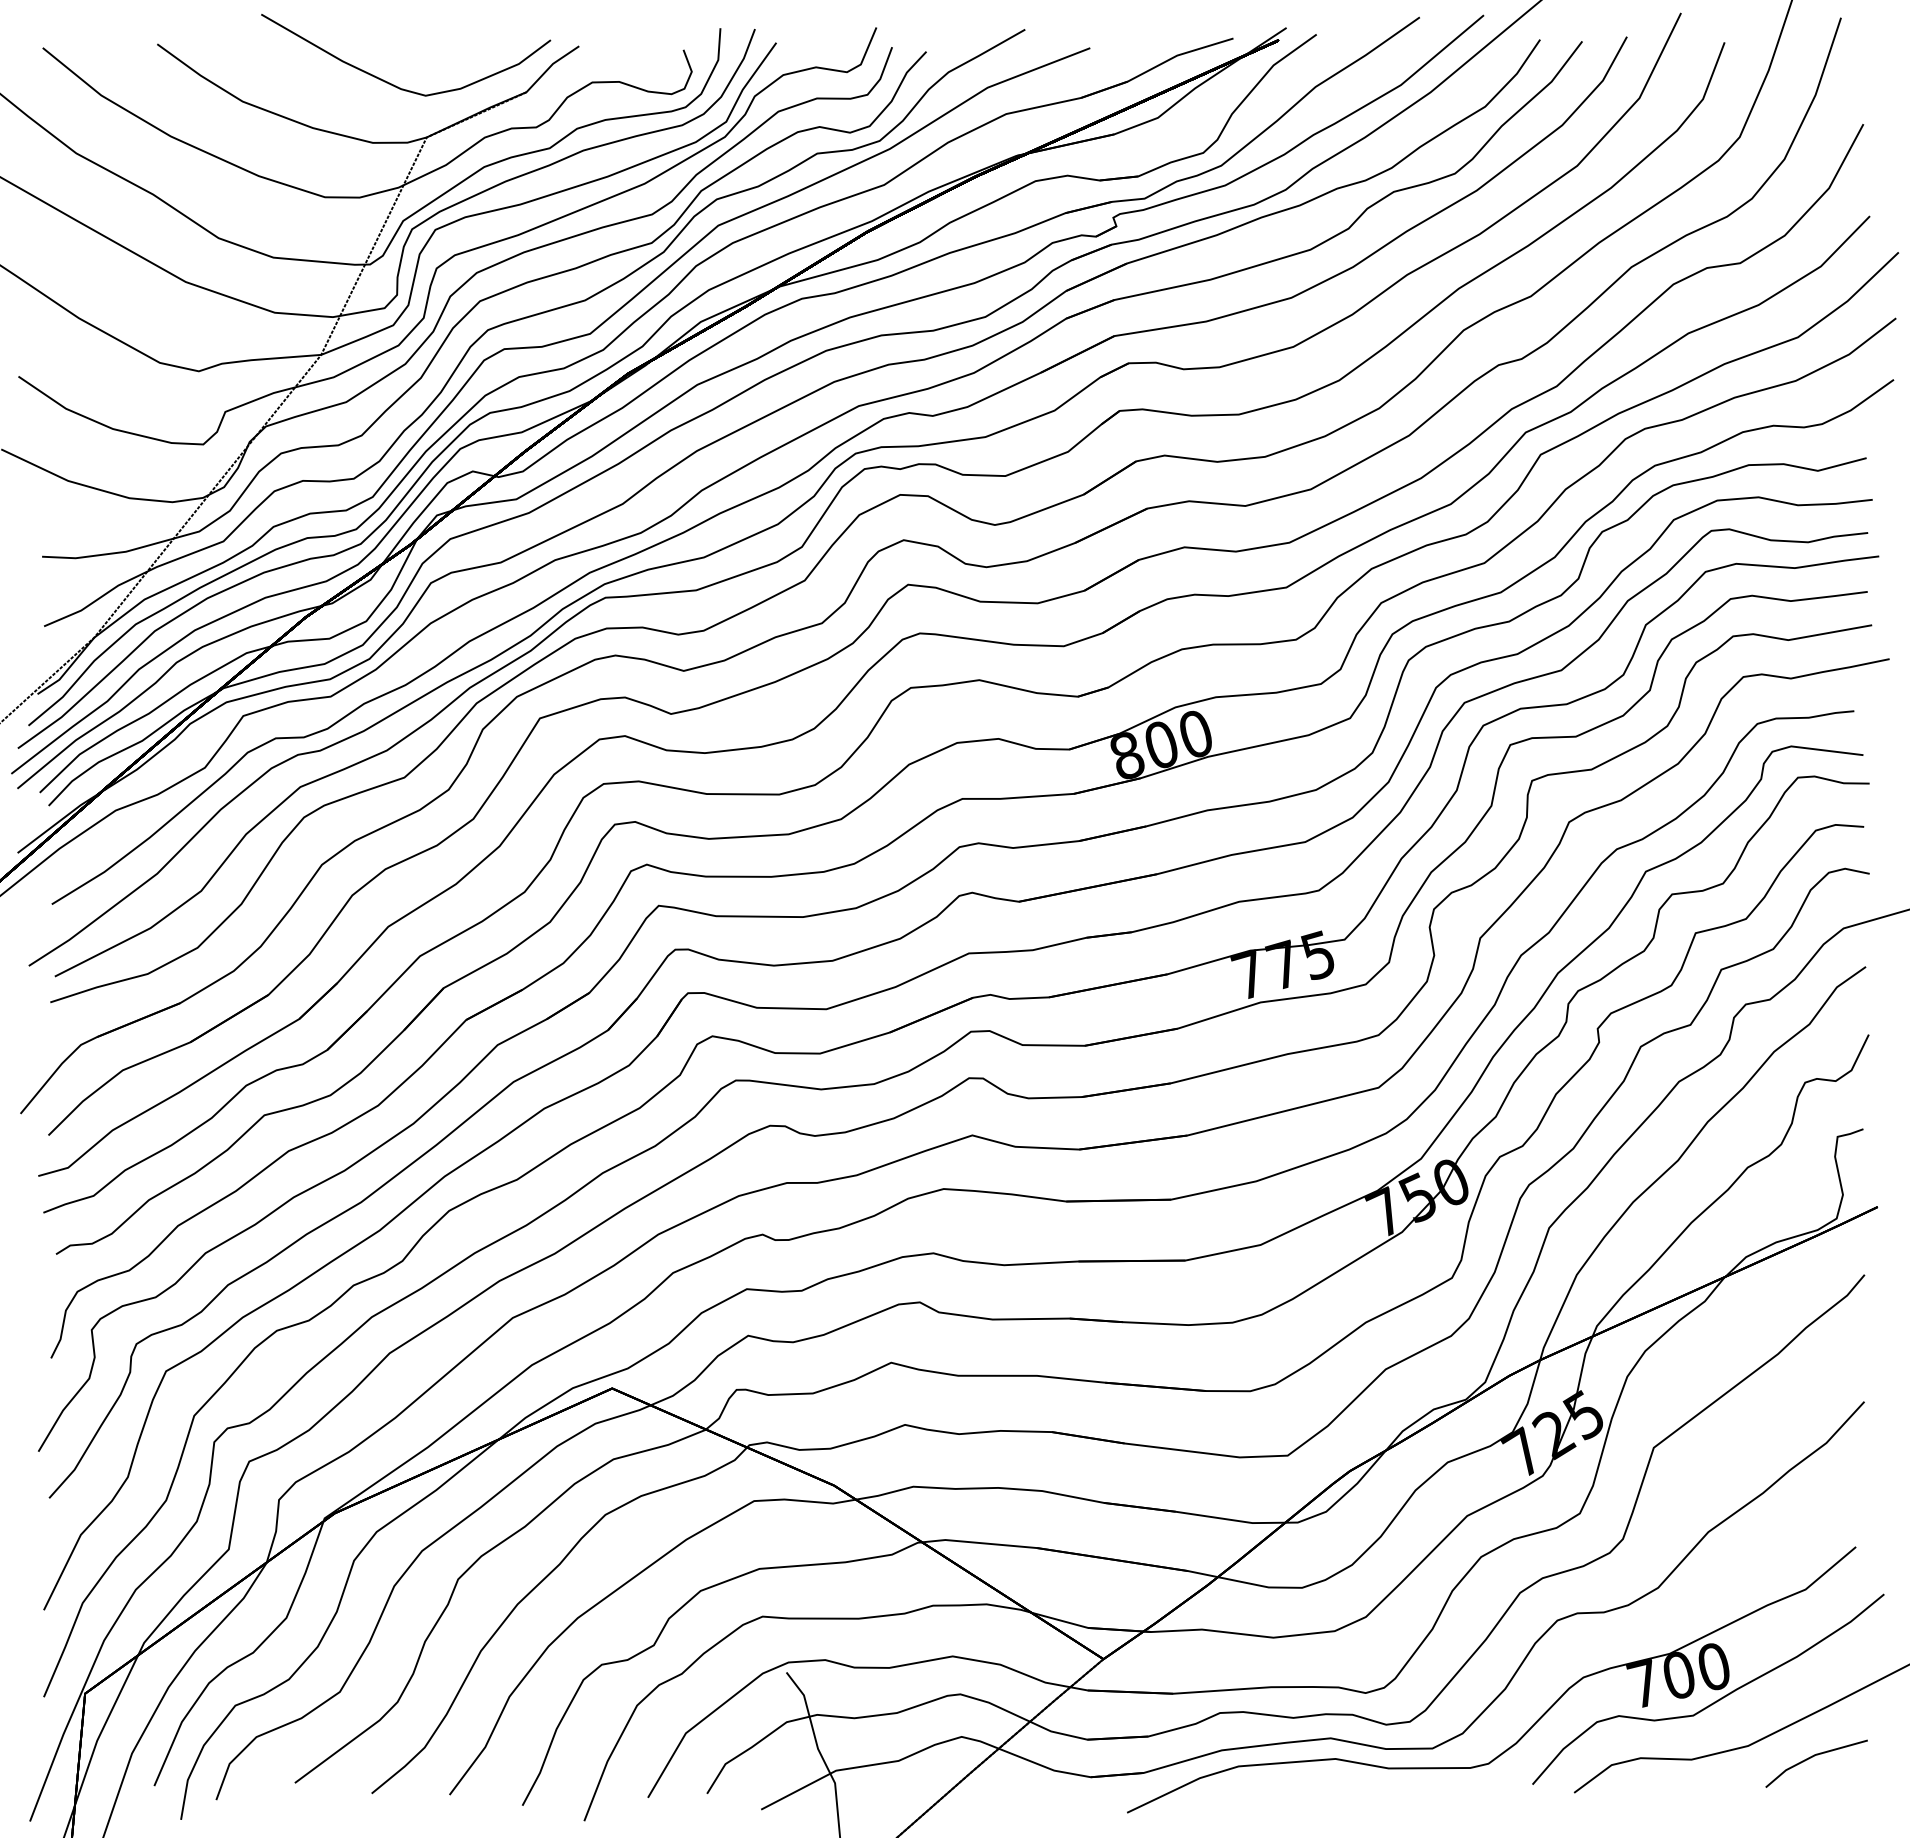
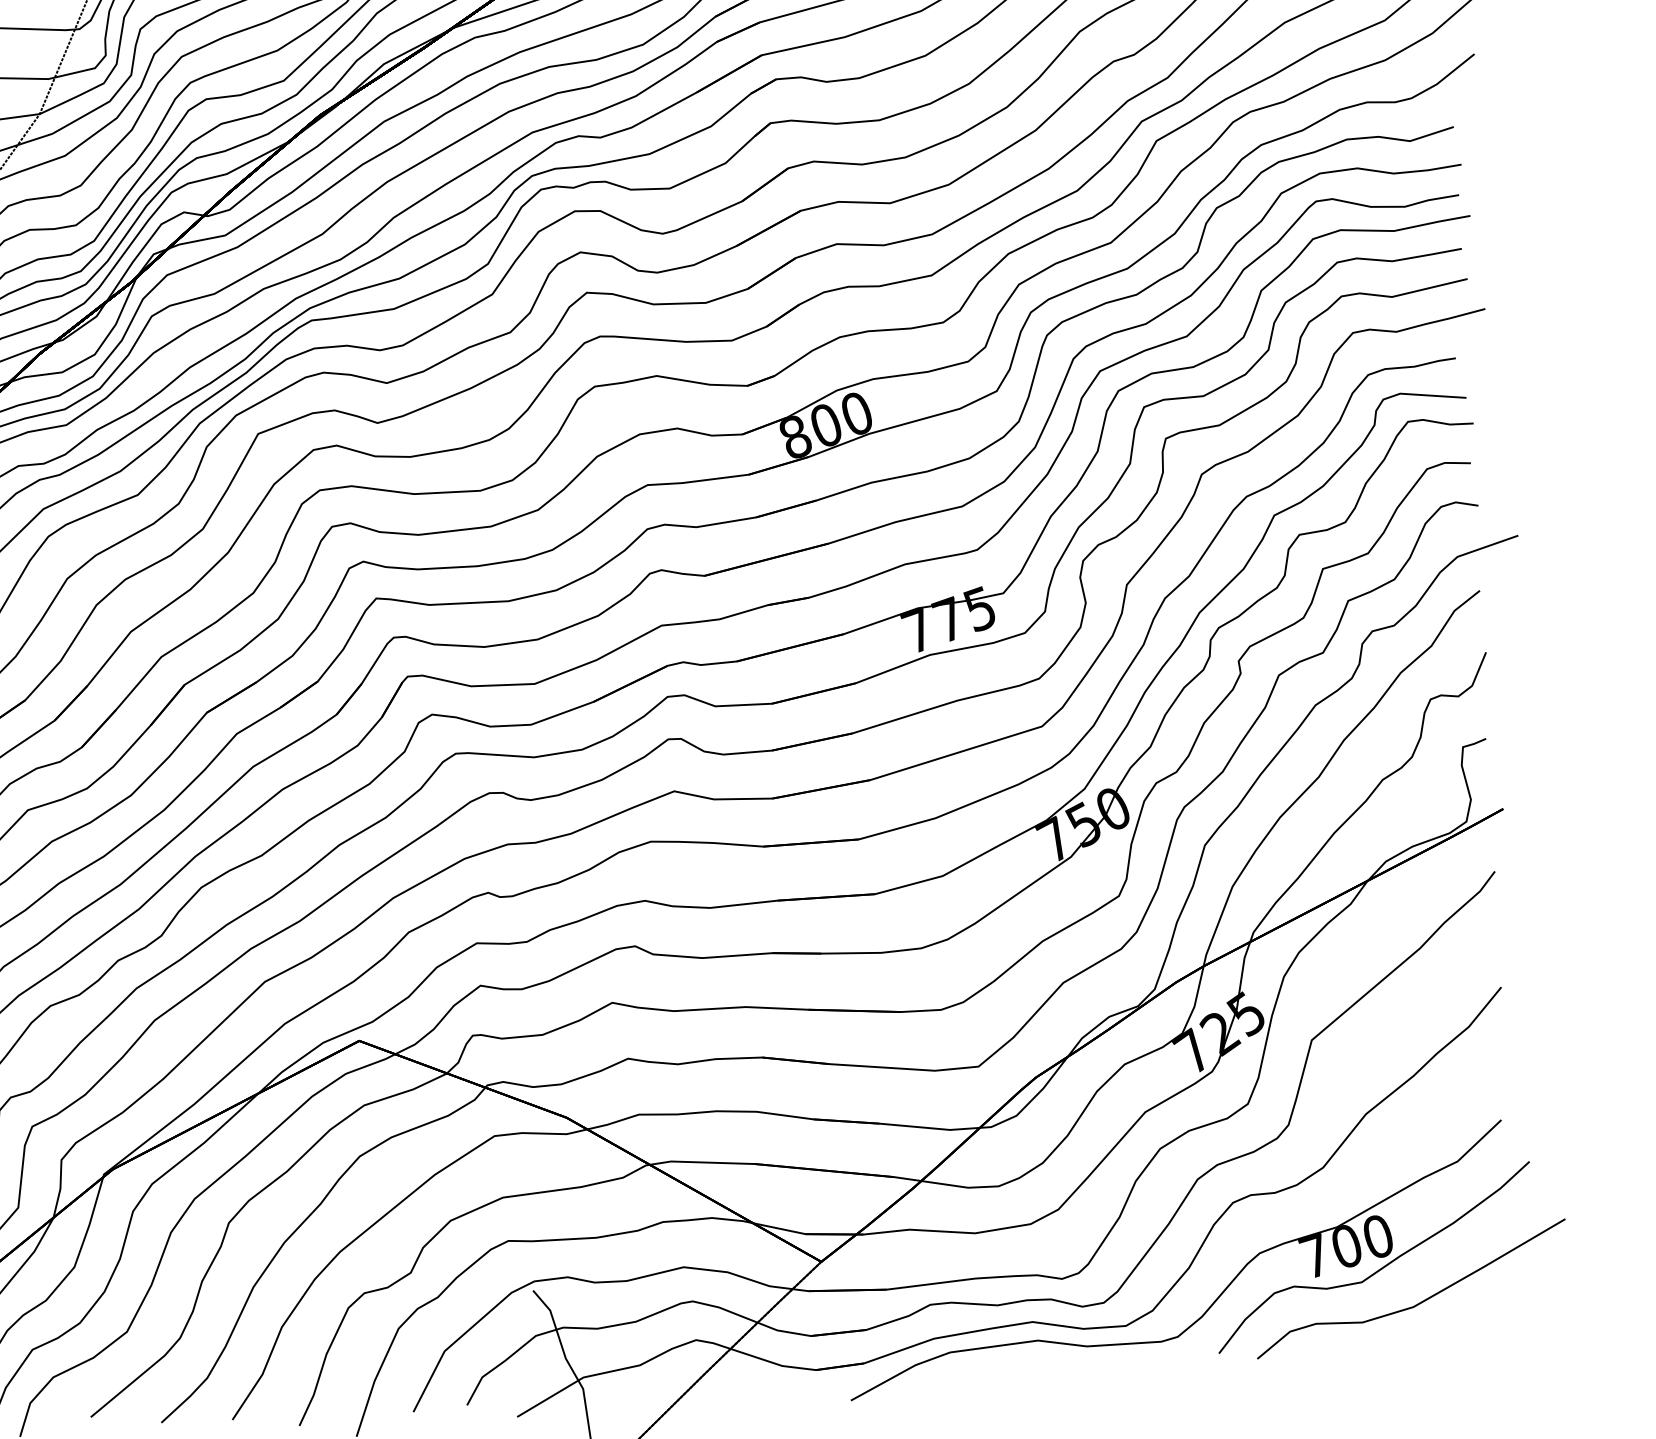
line: (1813, 1757) -> (1473, 1314), removed

